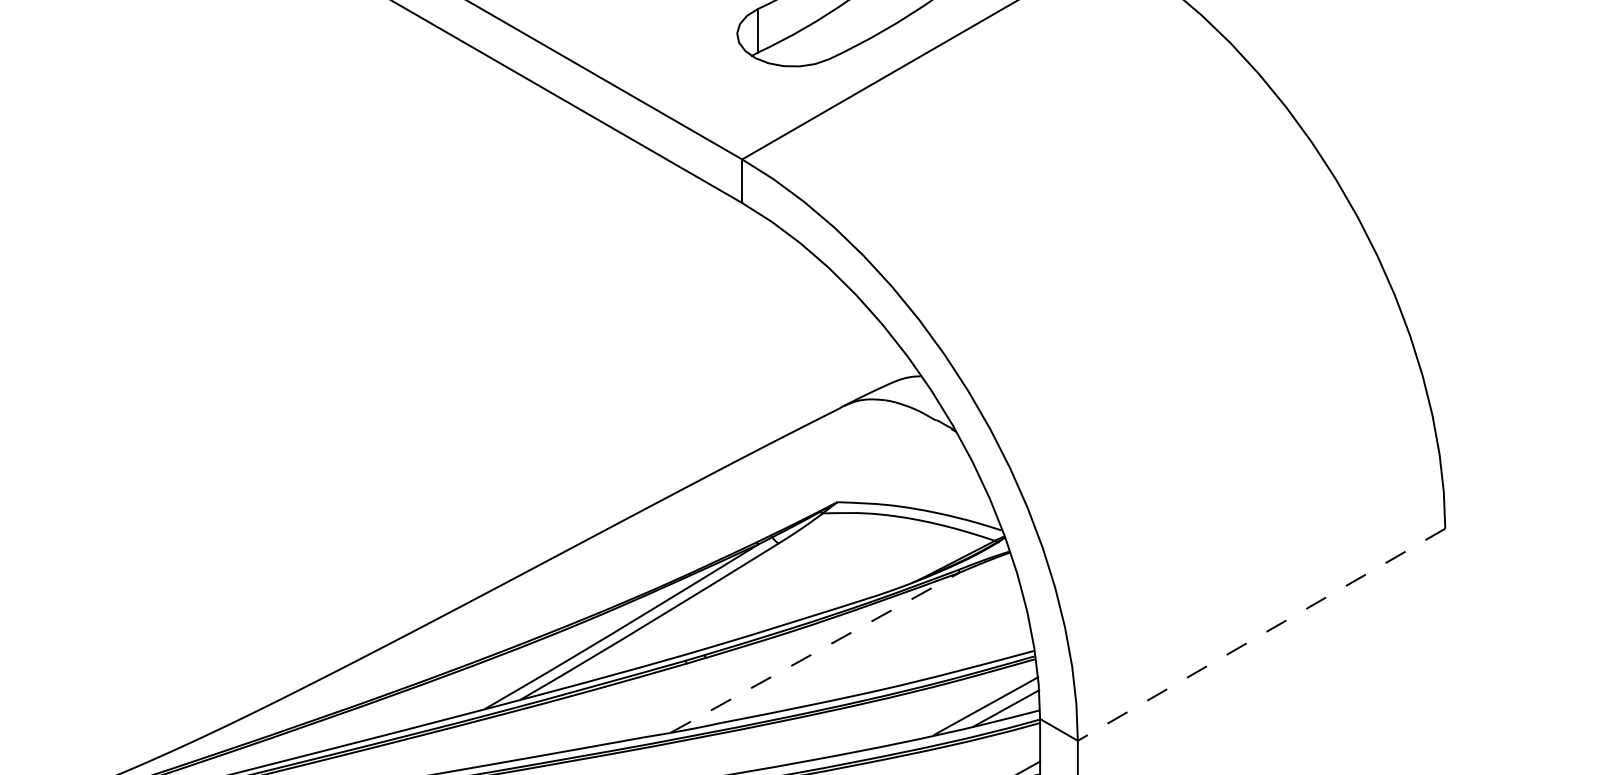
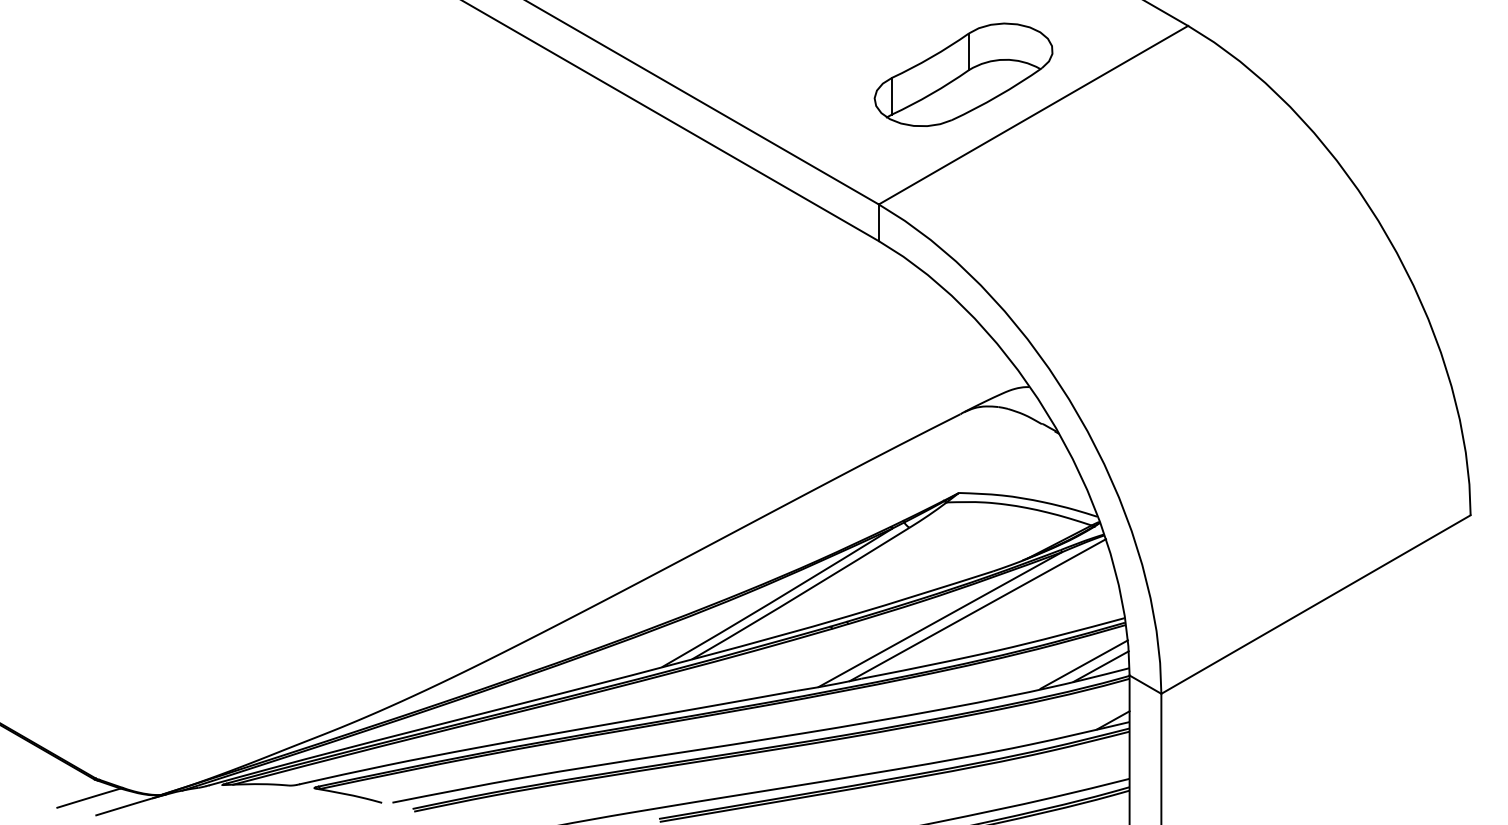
line: (1262, 634) -> (1316, 604), dashed -> solid
line: (859, 641) -> (977, 610), added
line: (815, 652) -> (940, 619), dashed -> solid

